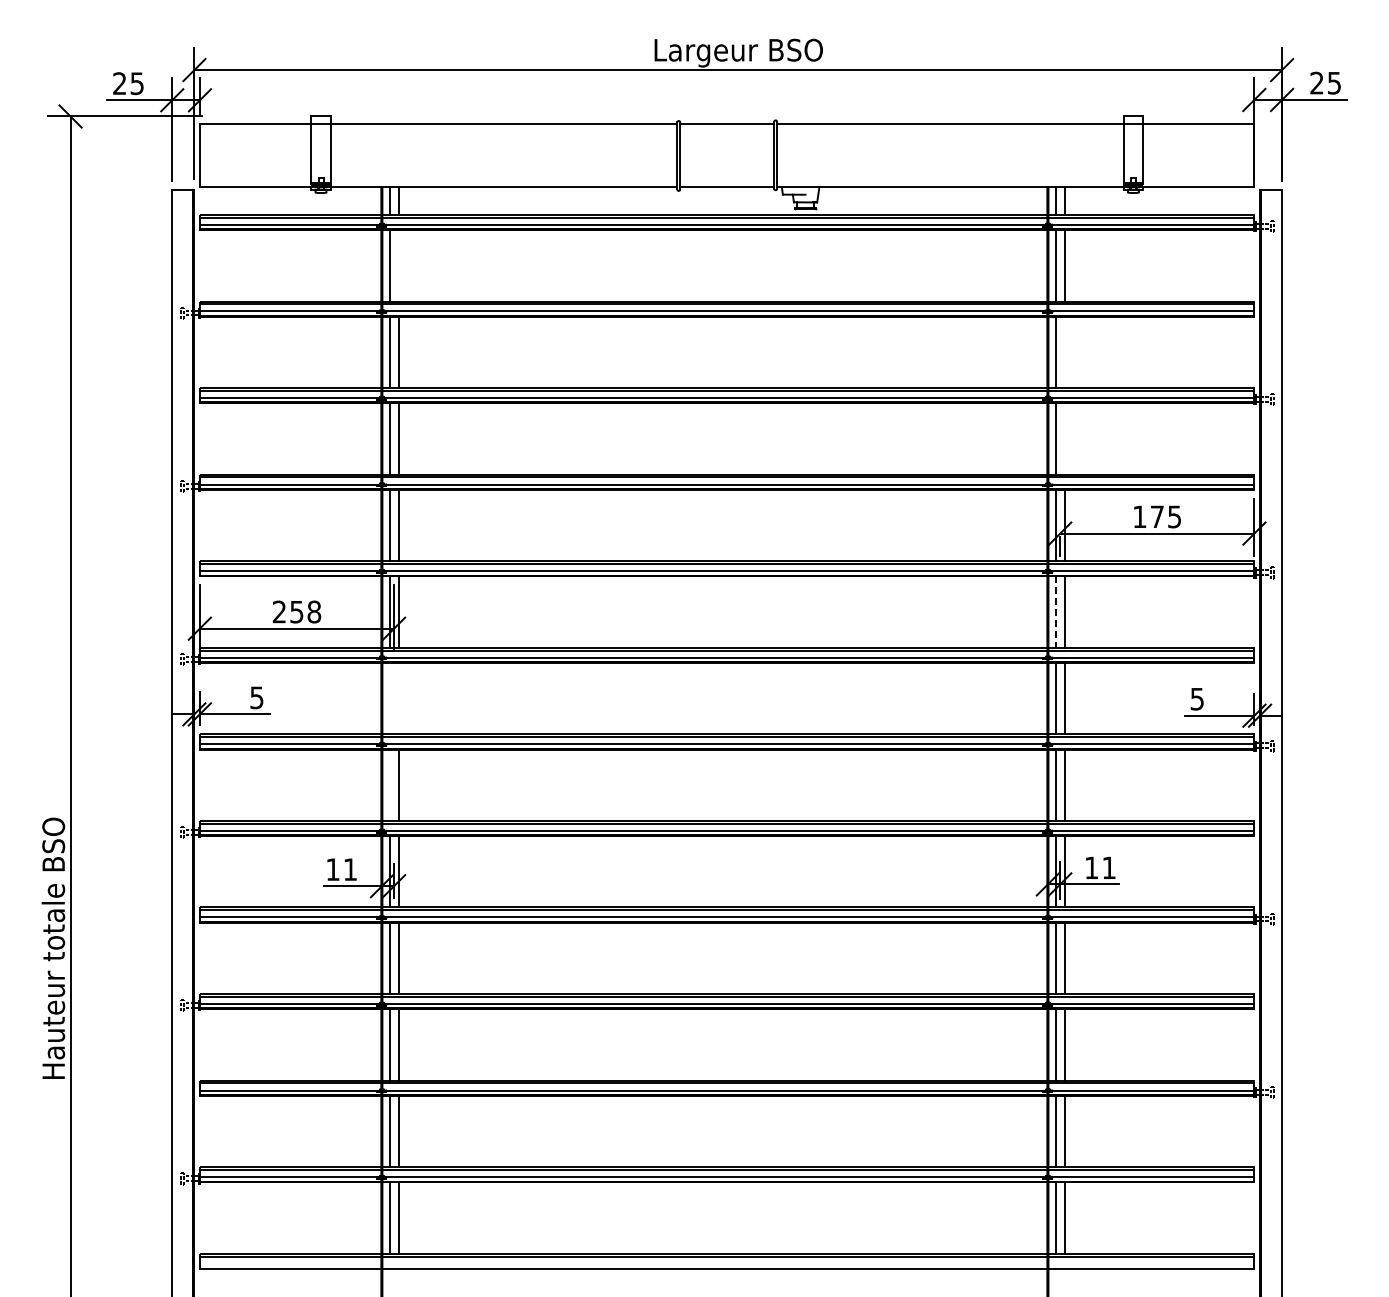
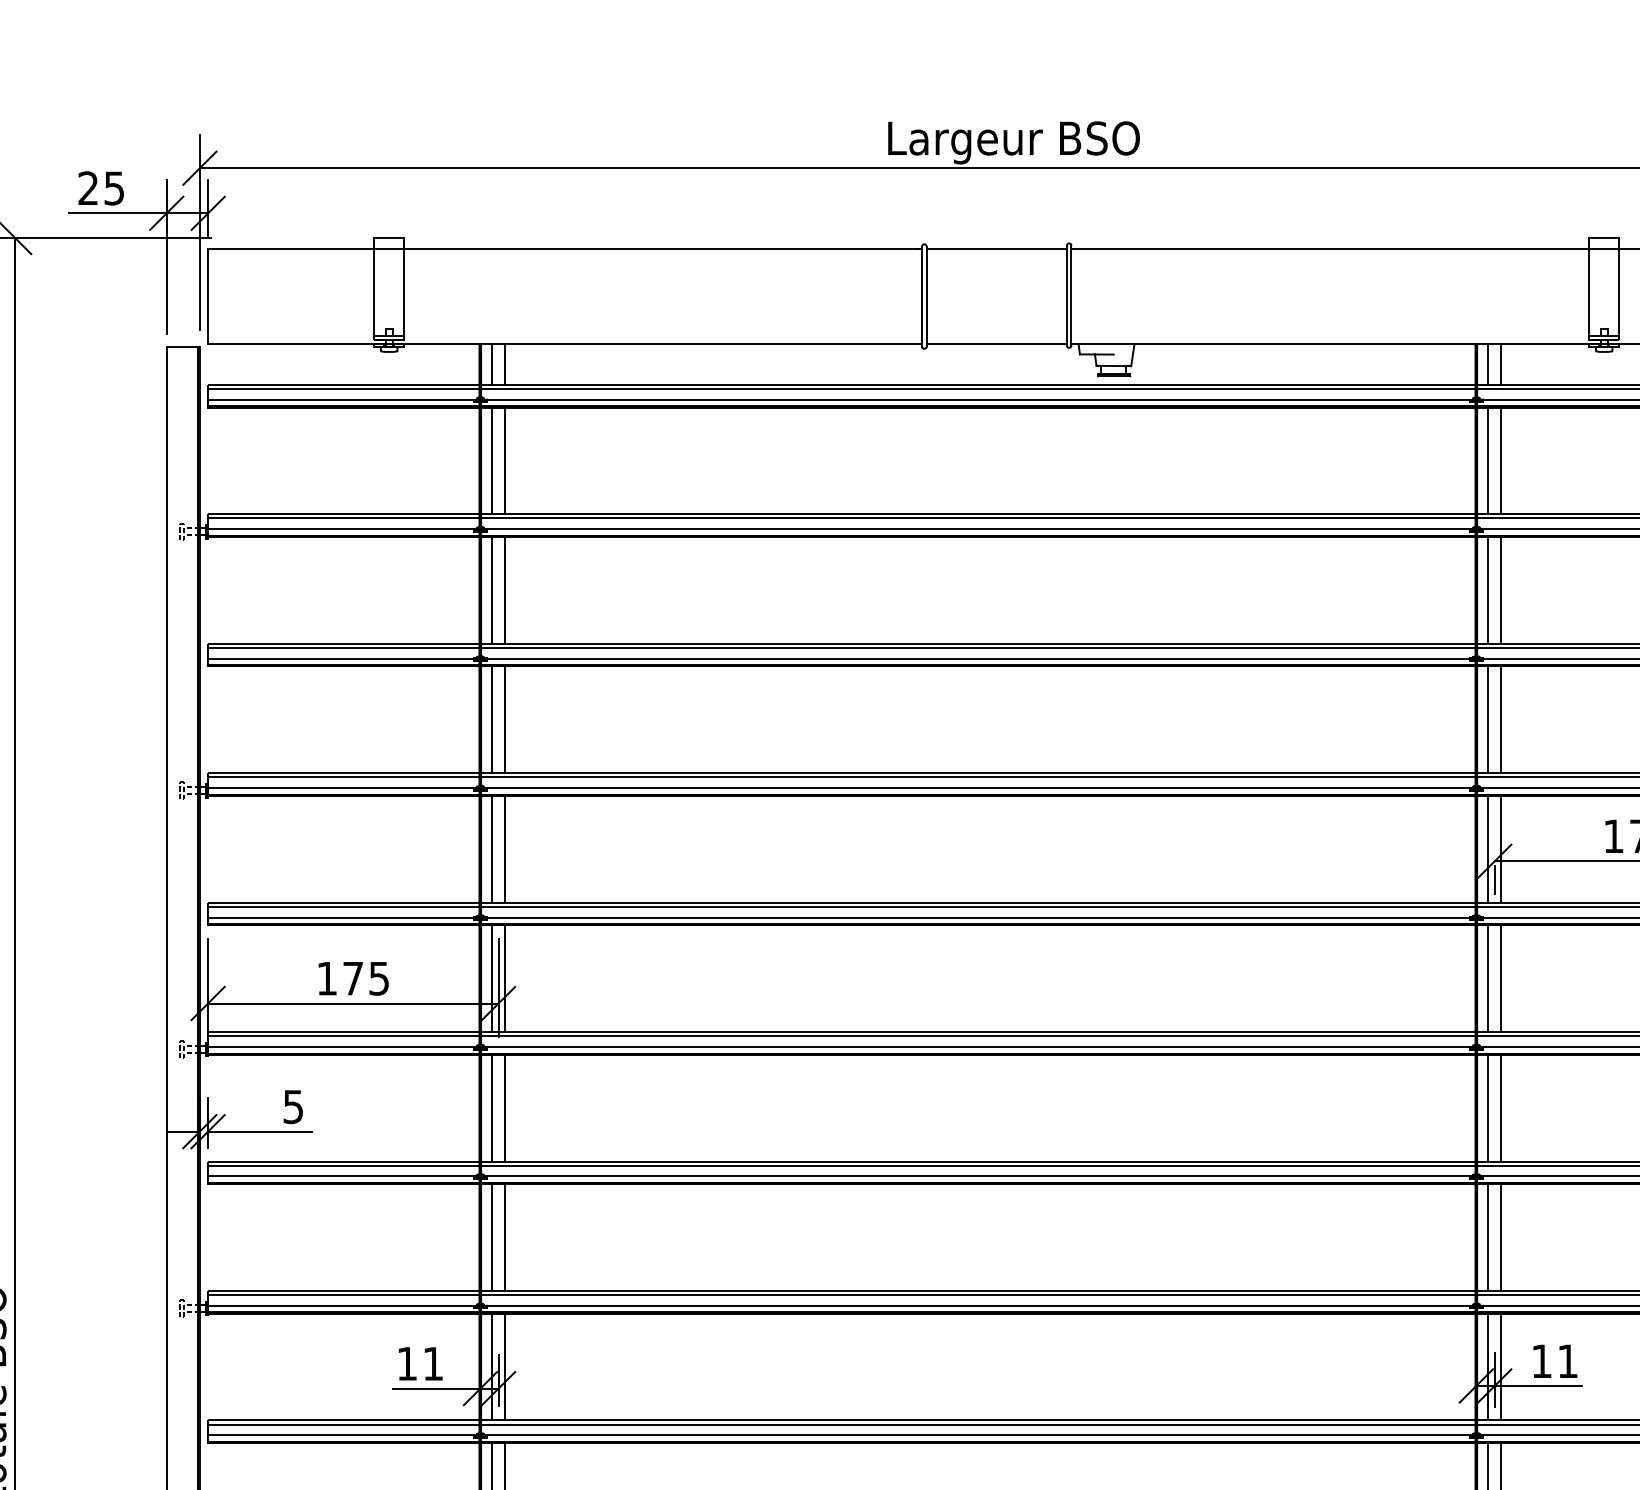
line: (398, 265) -> (505, 460), added
line: (1064, 352) -> (1501, 590), added
line: (1064, 438) -> (1501, 719), added
text: (296, 611) -> (352, 977), 258 -> 175
line: (1055, 612) -> (1487, 979), dashed -> solid
line: (389, 698) -> (491, 1107), added
line: (398, 698) -> (505, 1107), added
line: (389, 784) -> (491, 1236), added

